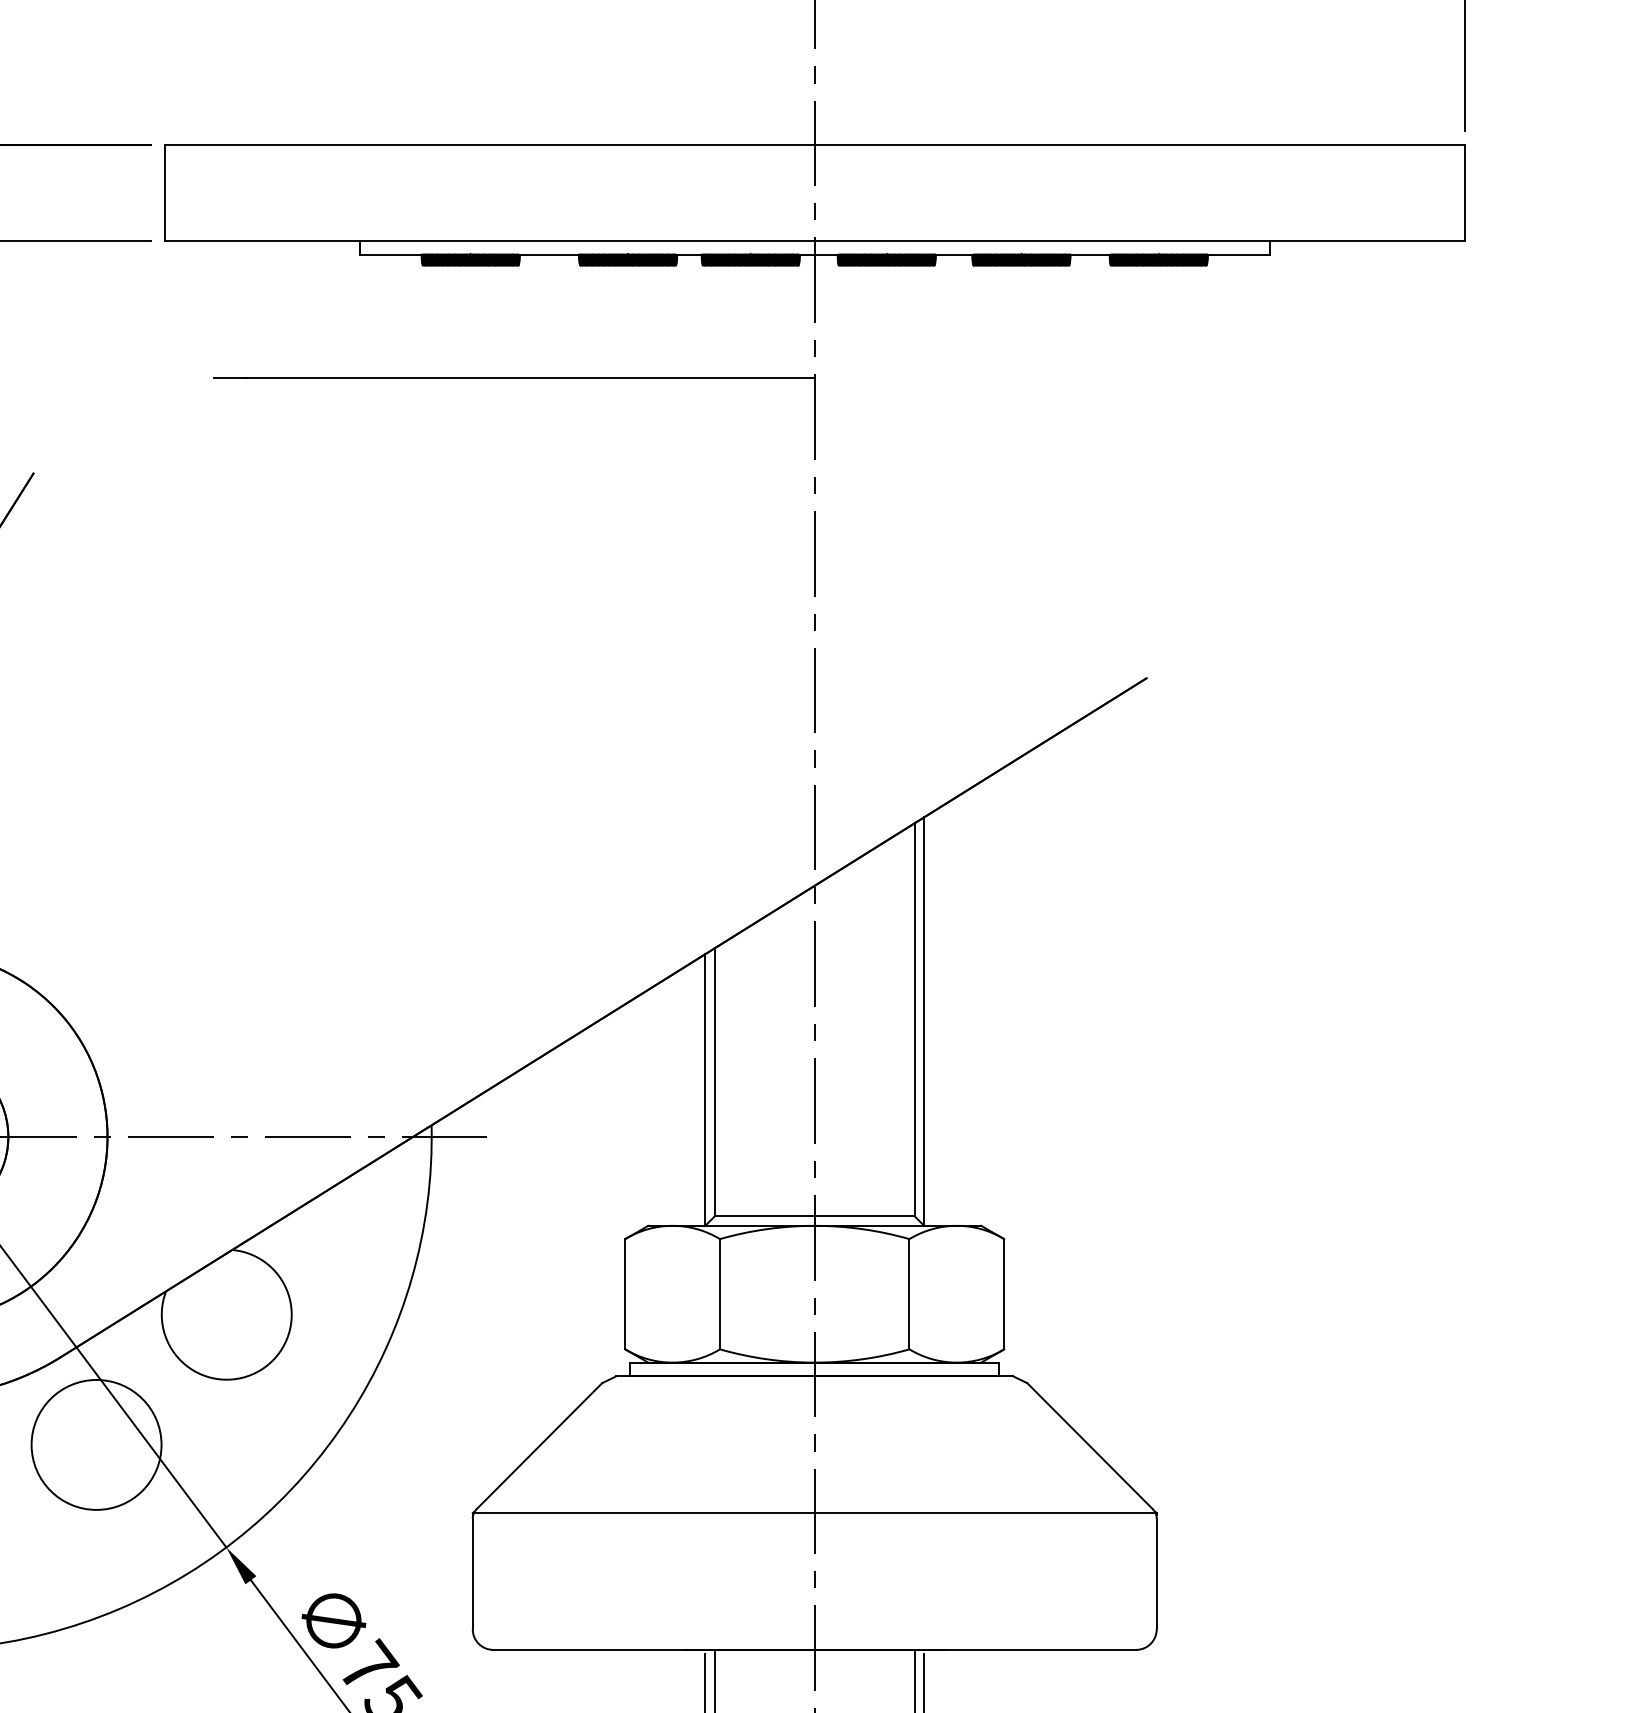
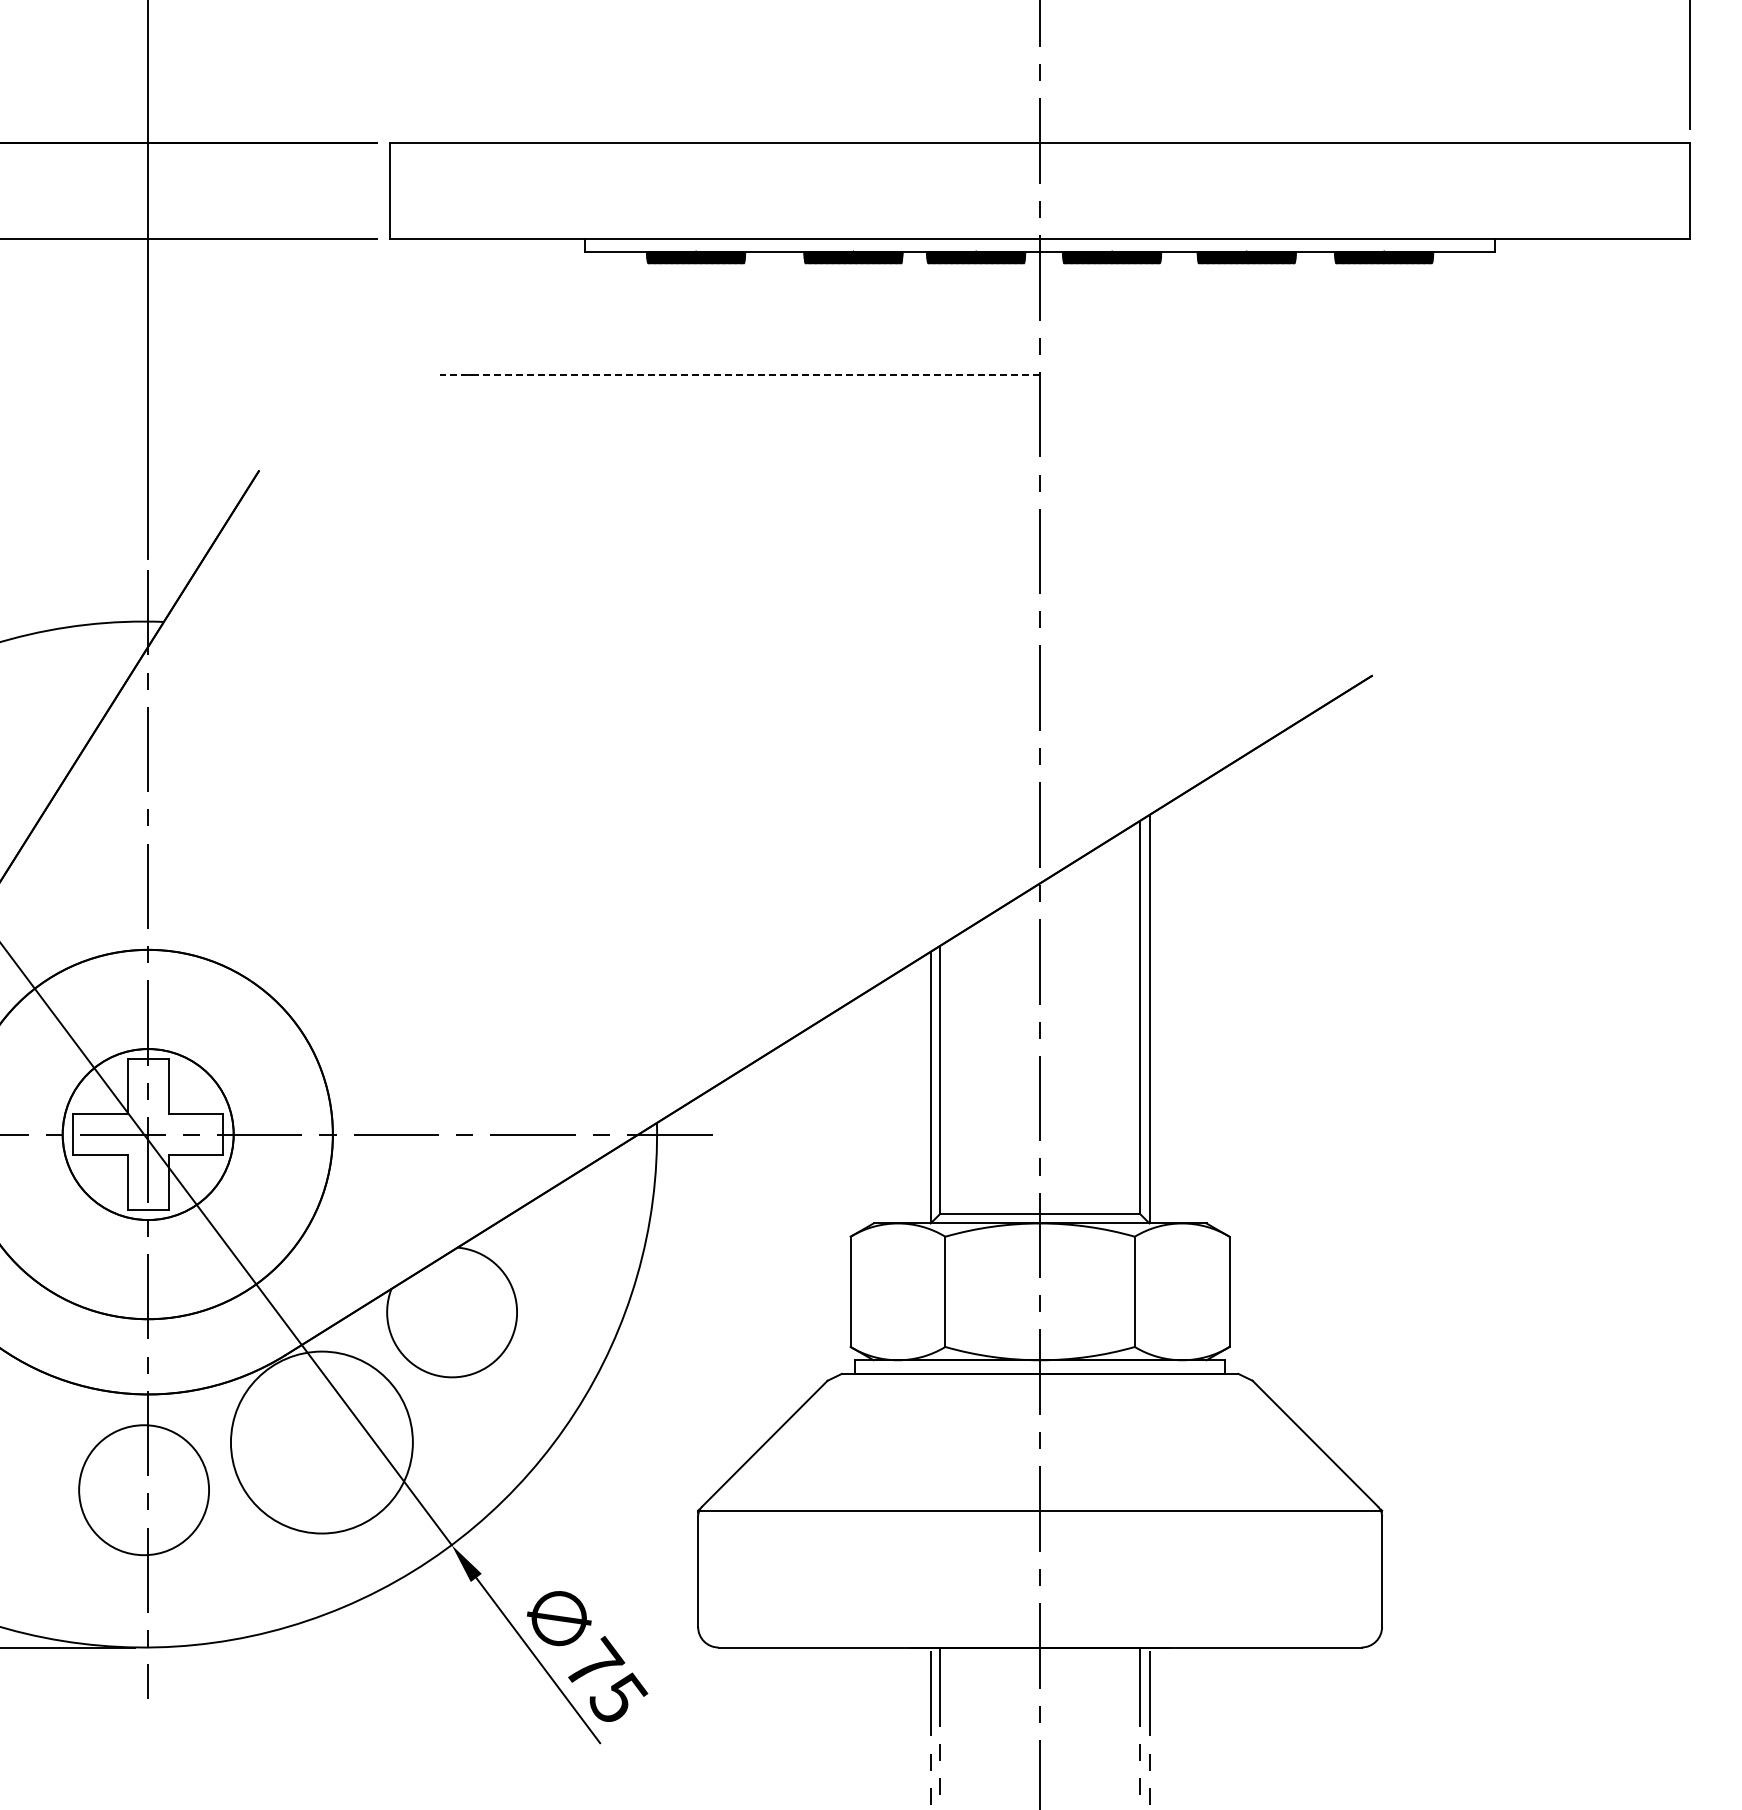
line: (514, 377) -> (739, 375), solid -> dashed
circle: (96, 1444) -> (321, 1442), size x1.4

